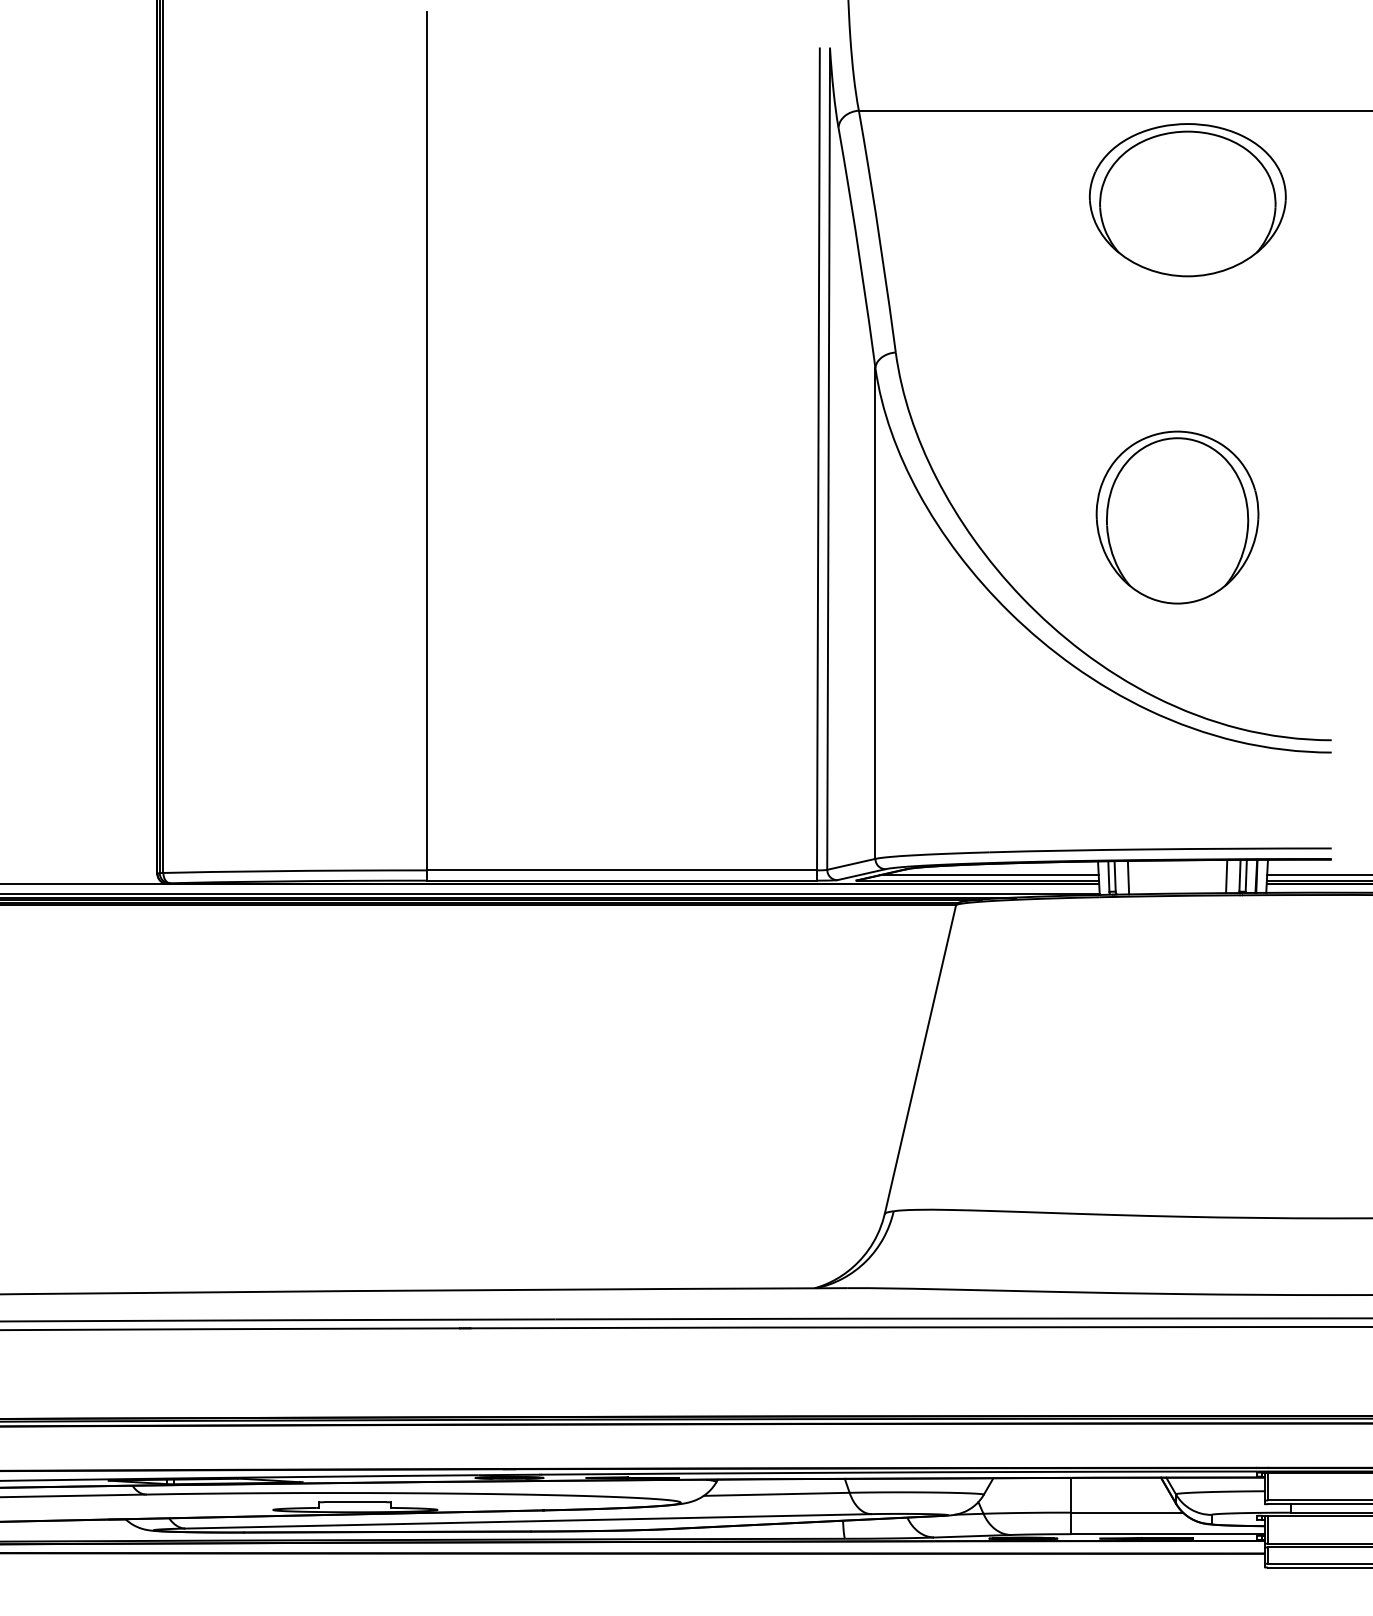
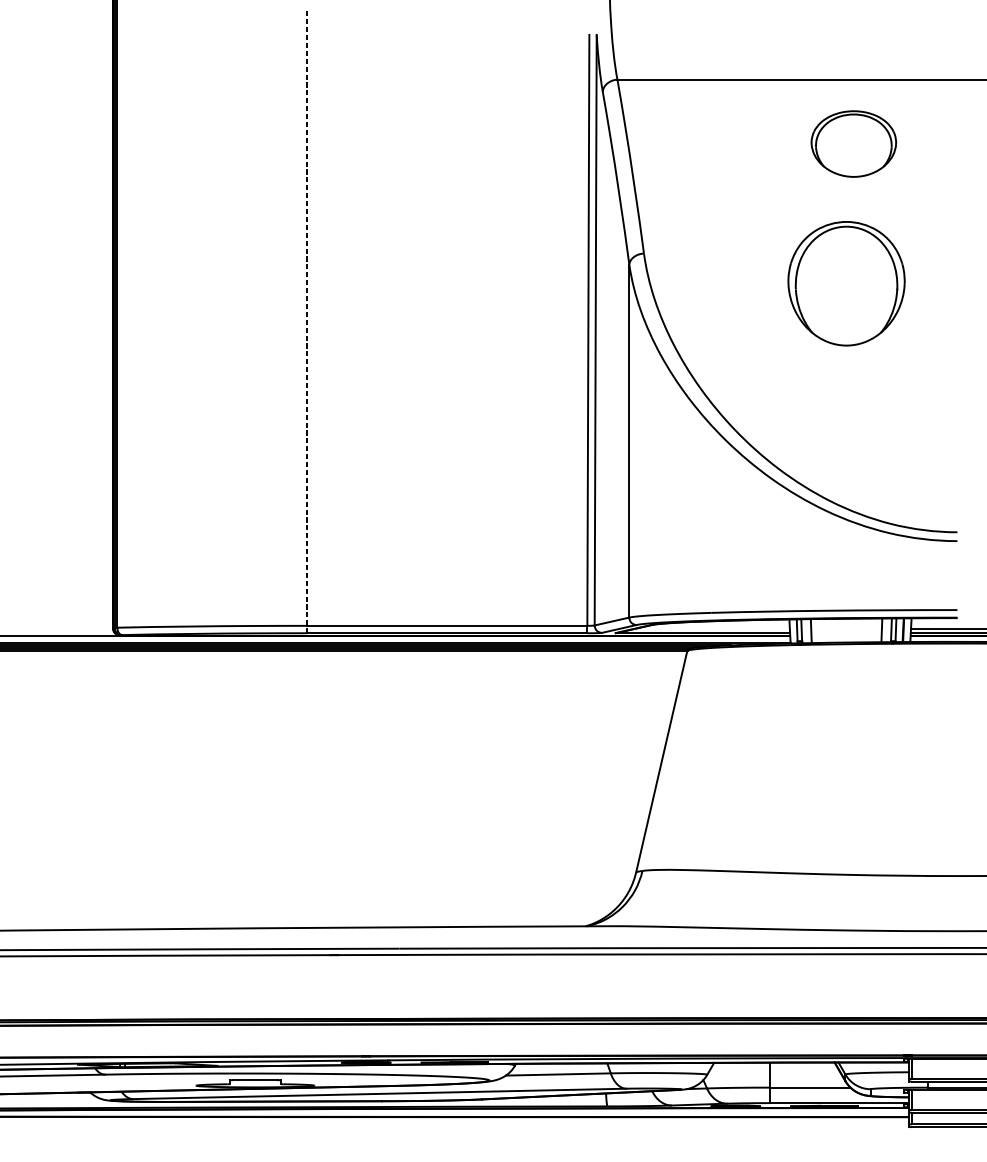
part: (1187, 200) -> (853, 144), size x0.6
line: (427, 446) -> (307, 321), solid -> dashed
part: (1177, 517) -> (846, 283), moved
line: (988, 875) -> (710, 629), removed

